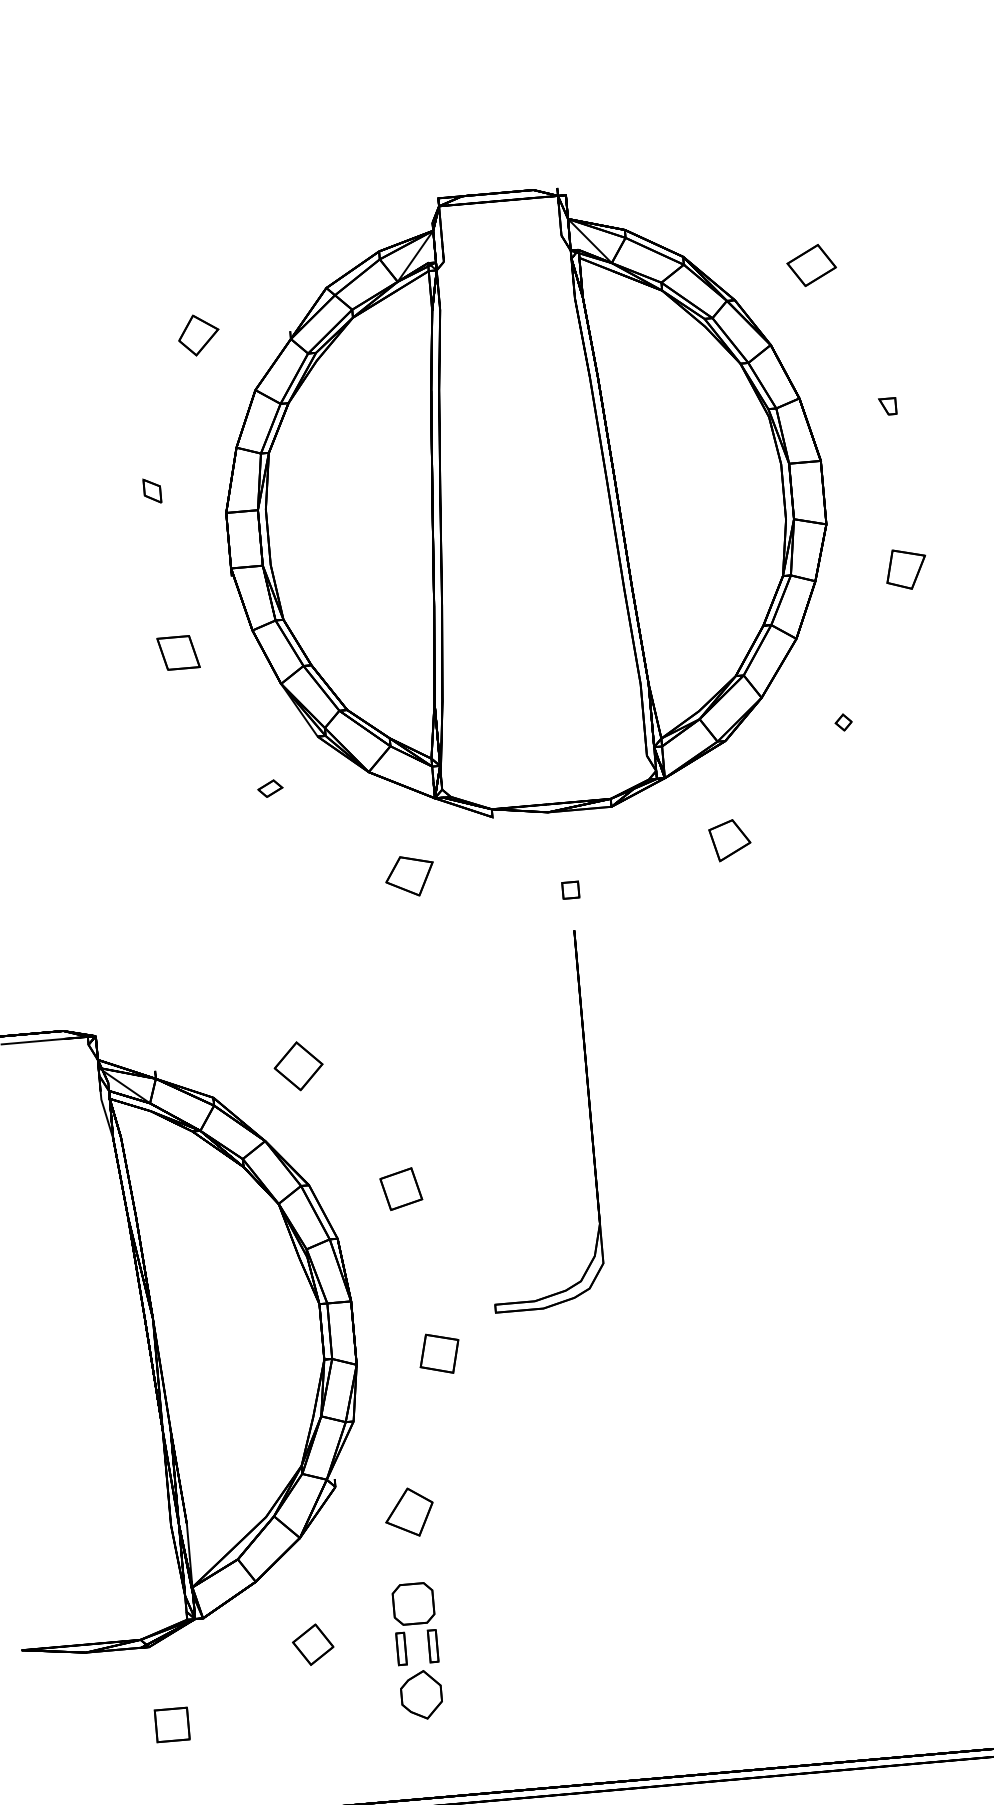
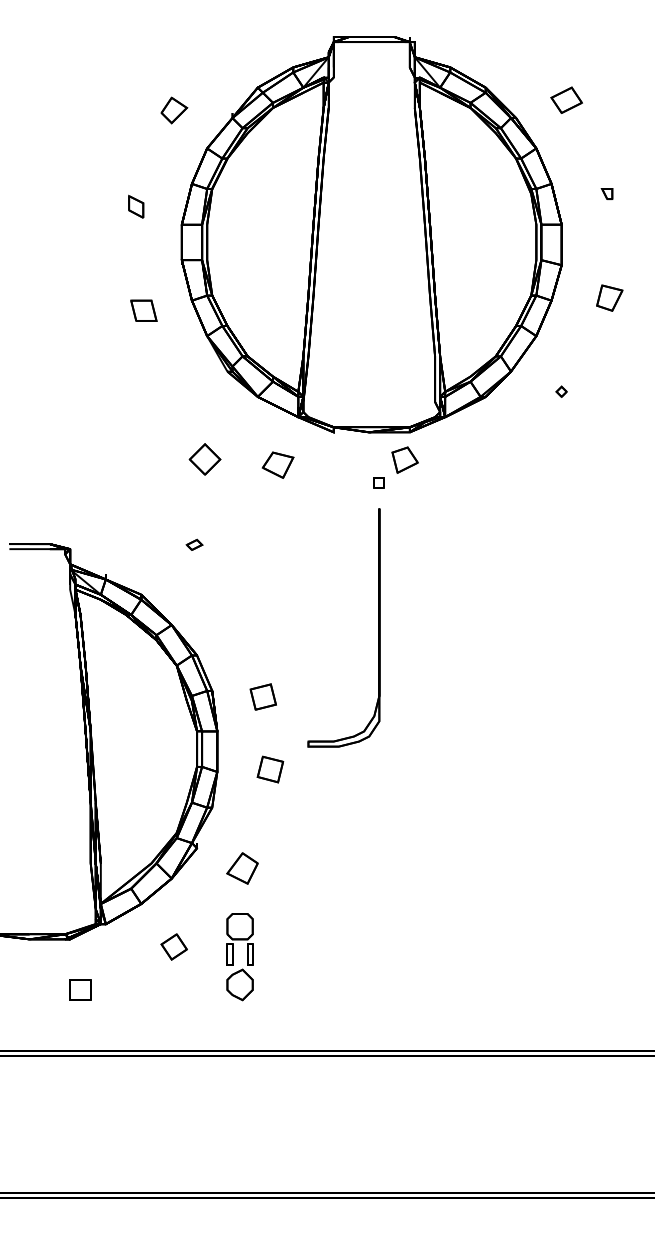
part: (152, 490) -> (136, 206), size x1.4
part: (270, 787) -> (194, 544), moved
part: (729, 839) -> (404, 459), moved
part: (297, 1066) -> (204, 459), moved
part: (399, 1188) -> (262, 696), moved

